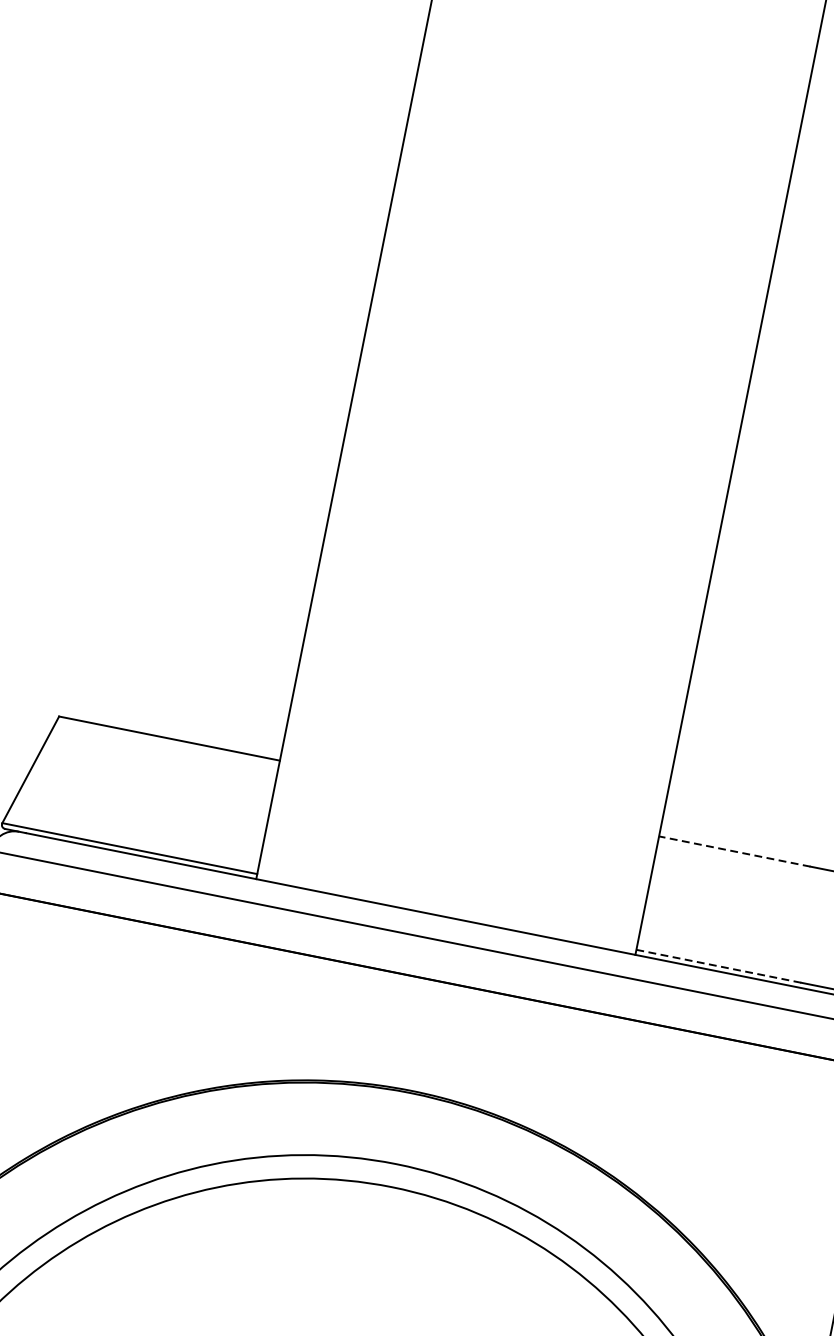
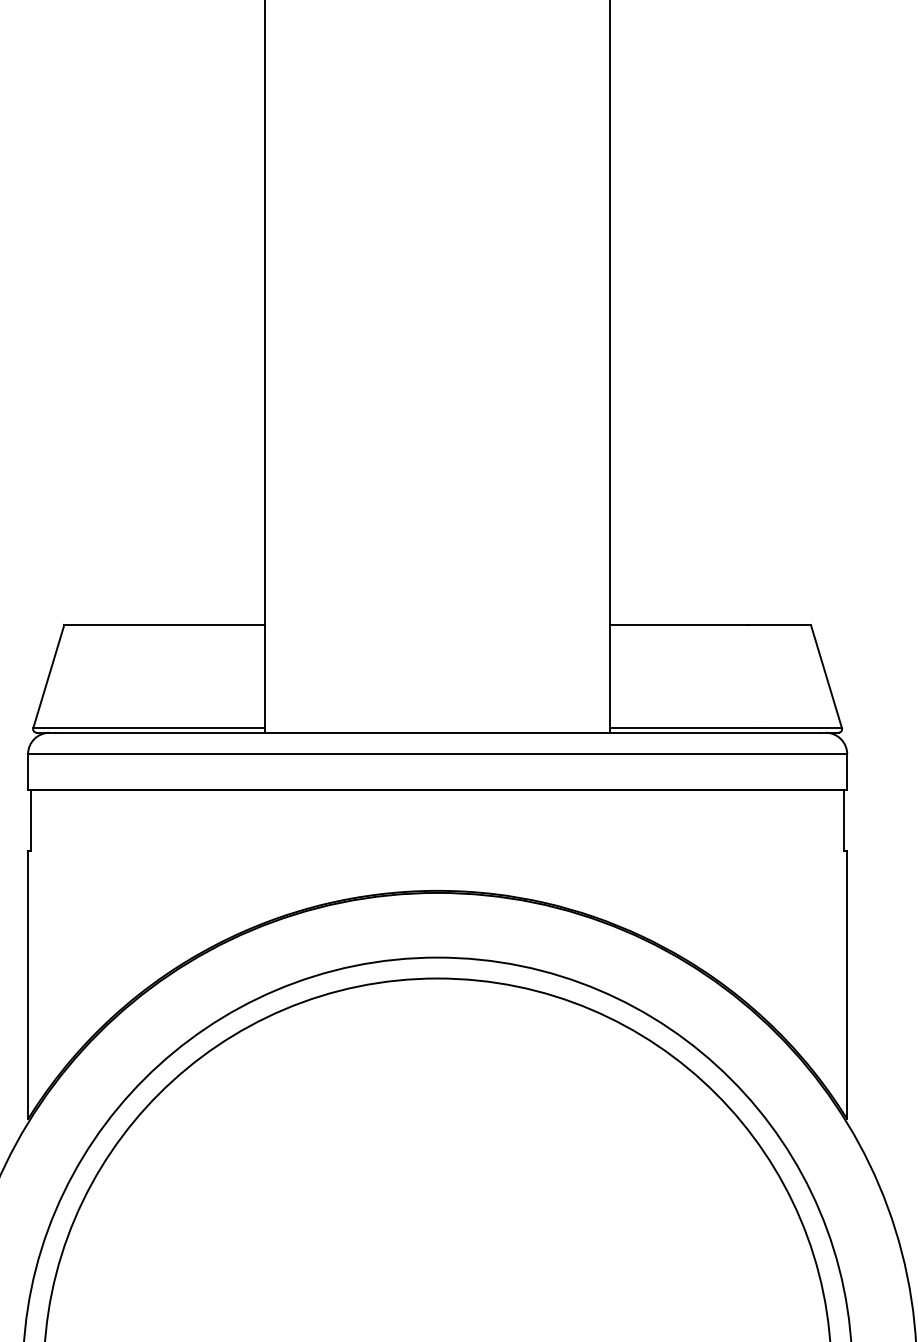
line: (734, 850) -> (678, 624), dashed -> solid
line: (719, 966) -> (685, 728), dashed -> solid

